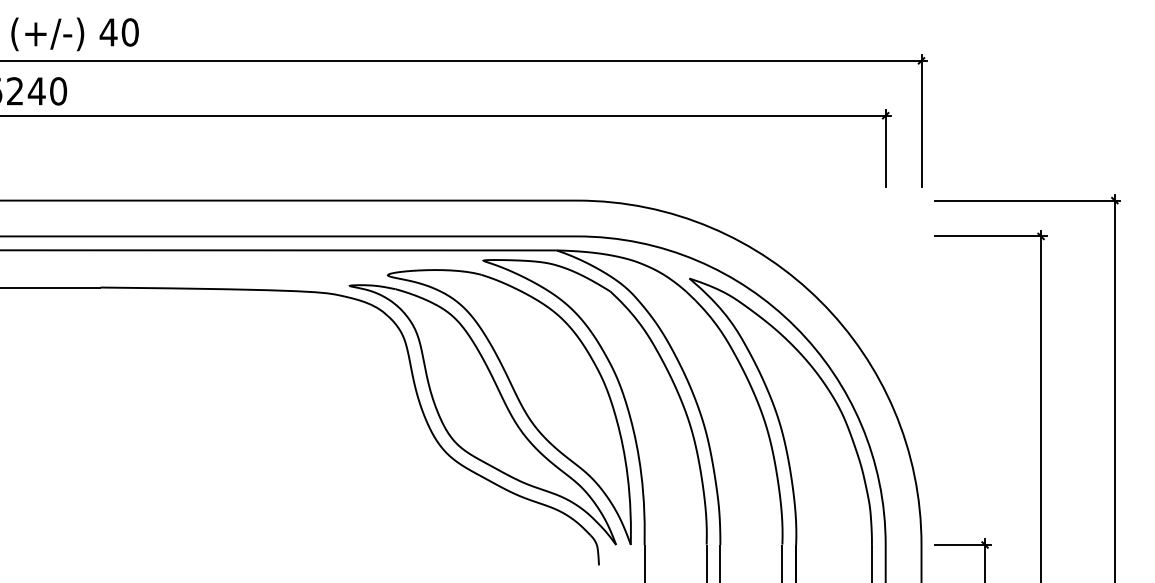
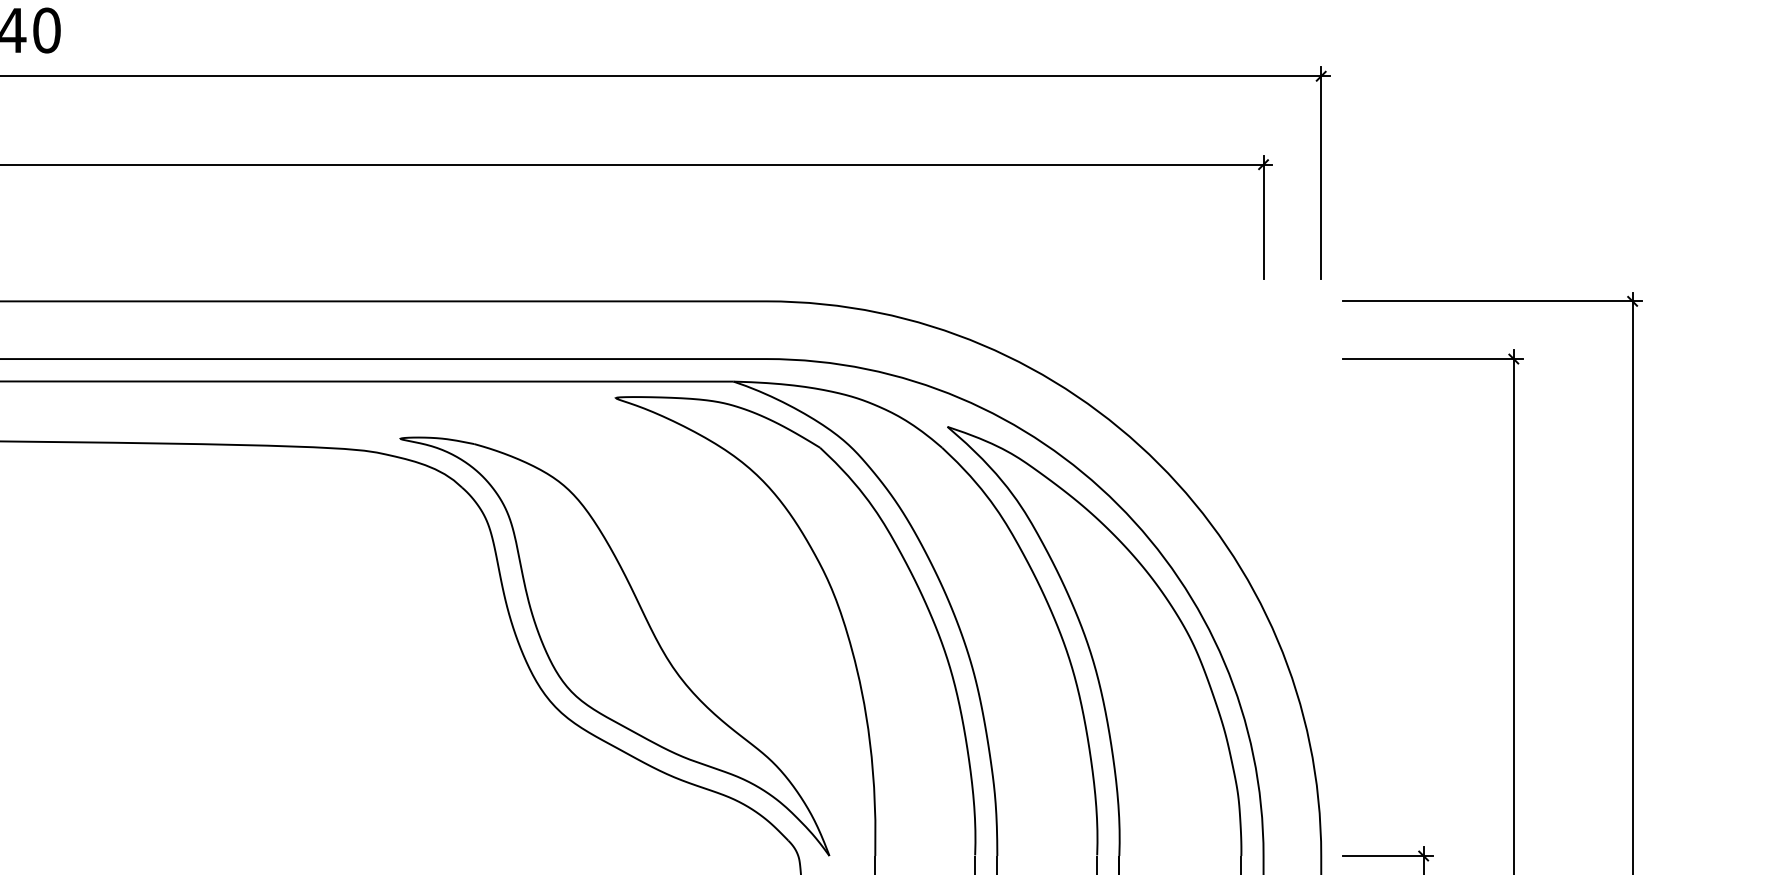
part: (518, 401) -> (672, 624), removed

